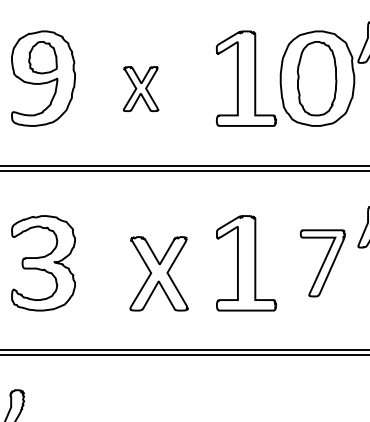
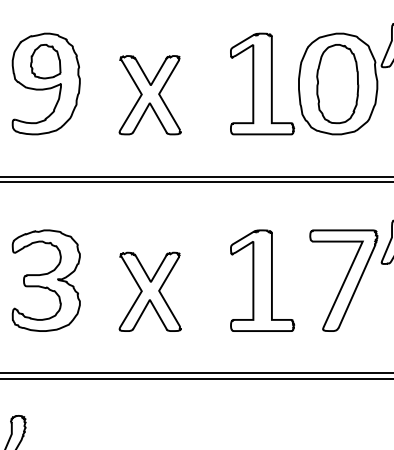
part: (140, 88) -> (149, 94), size x1.67
part: (322, 263) -> (343, 280), size x1.43
part: (158, 273) -> (149, 291), moved

